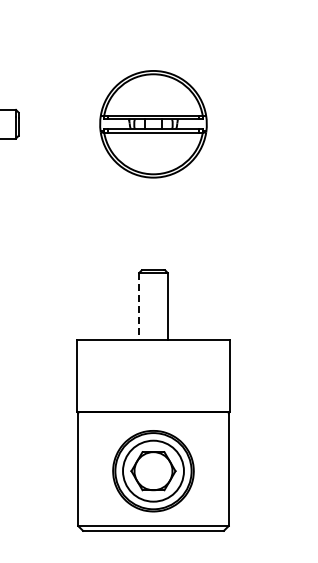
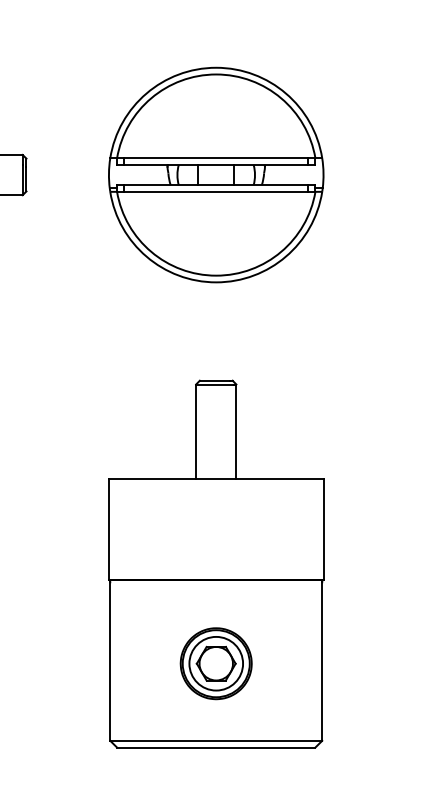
part: (153, 124) -> (216, 175), size x1.43
line: (139, 306) -> (196, 431), dashed -> solid
part: (153, 471) -> (216, 664), size x0.62

